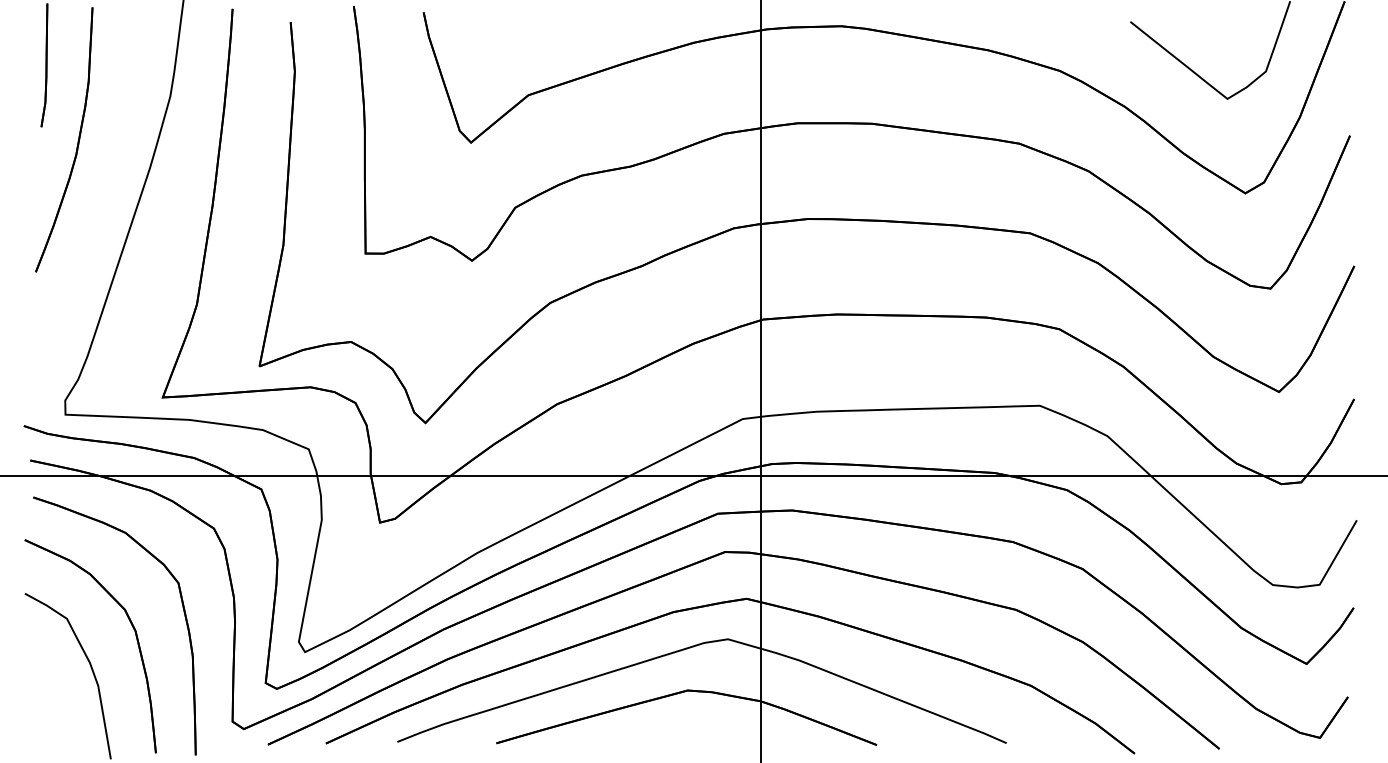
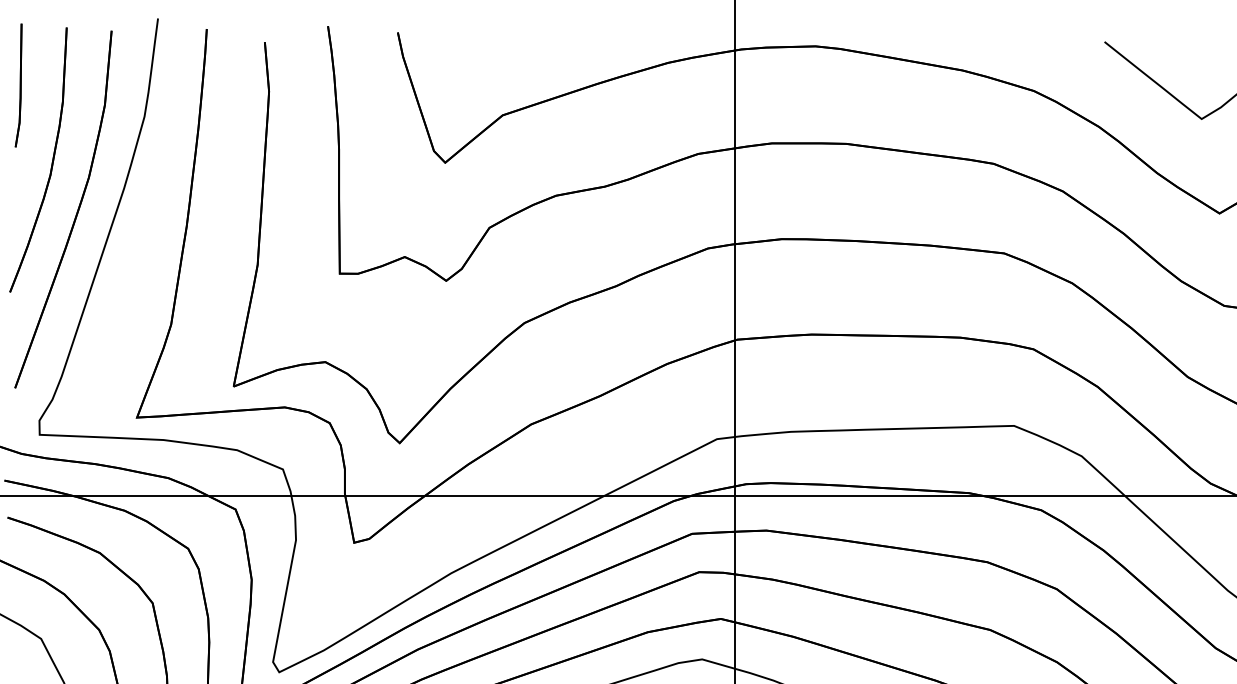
part: (101, 194) -> (75, 214), added

